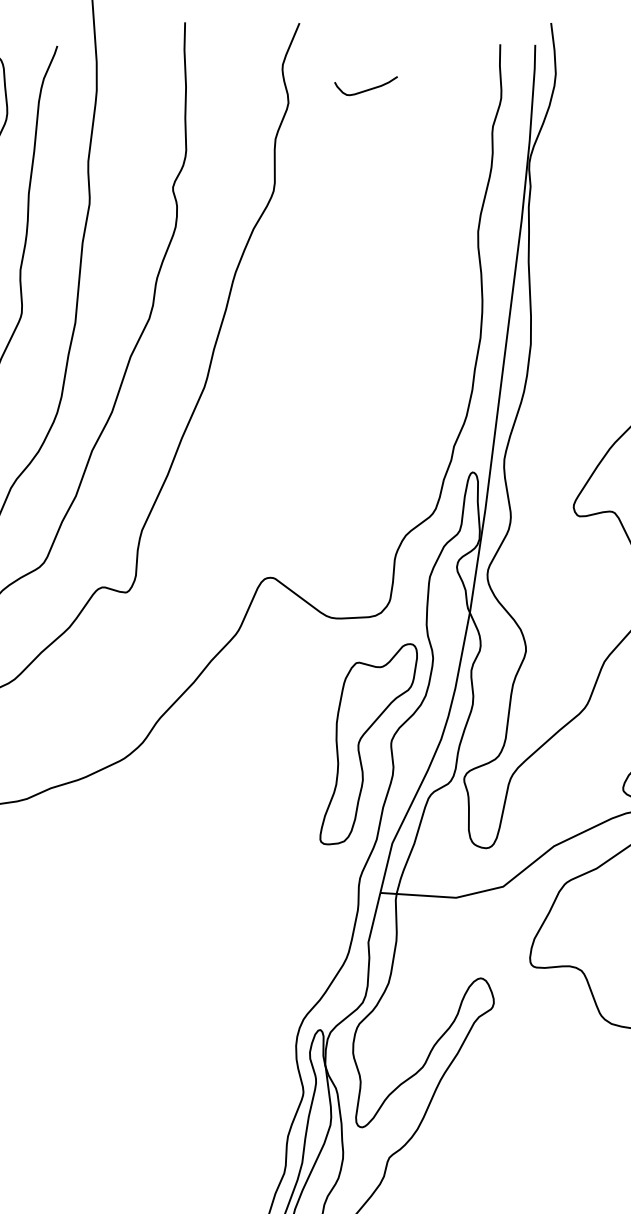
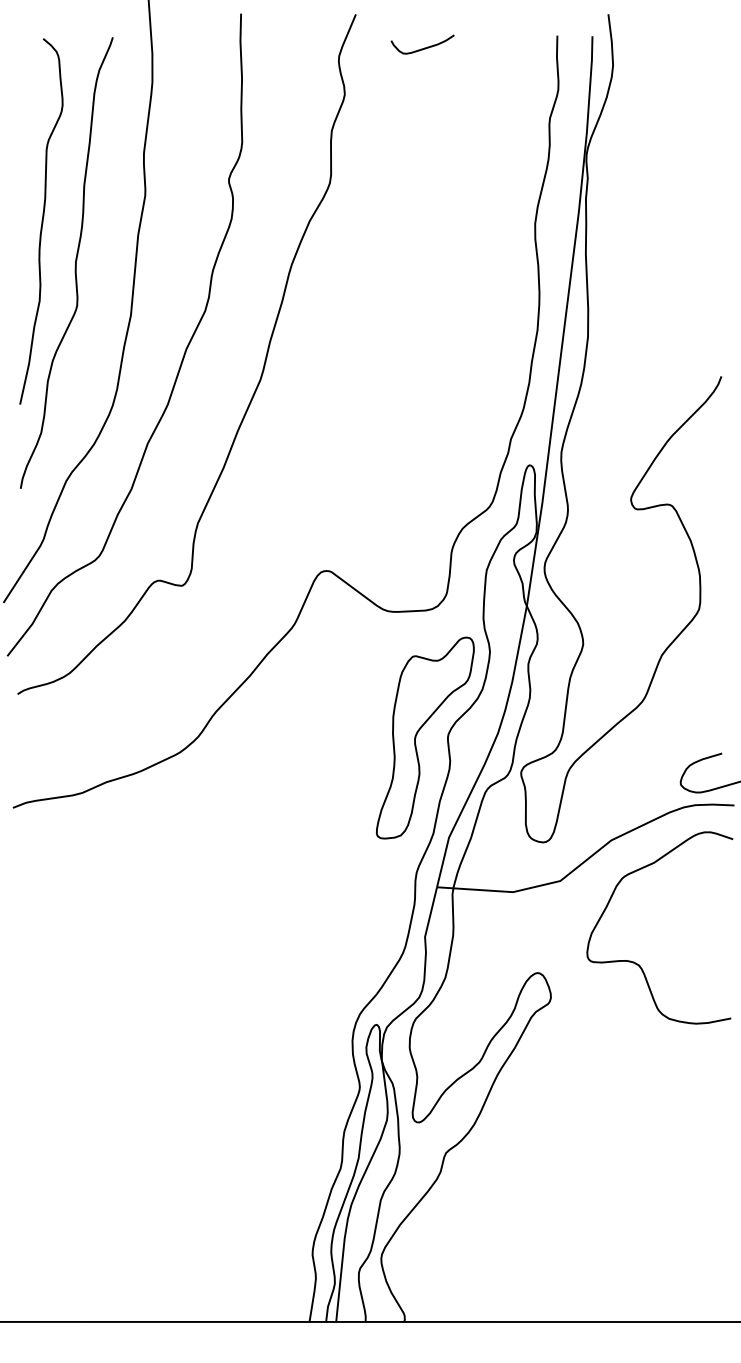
curve: (367, 88) -> (424, 47), moved

